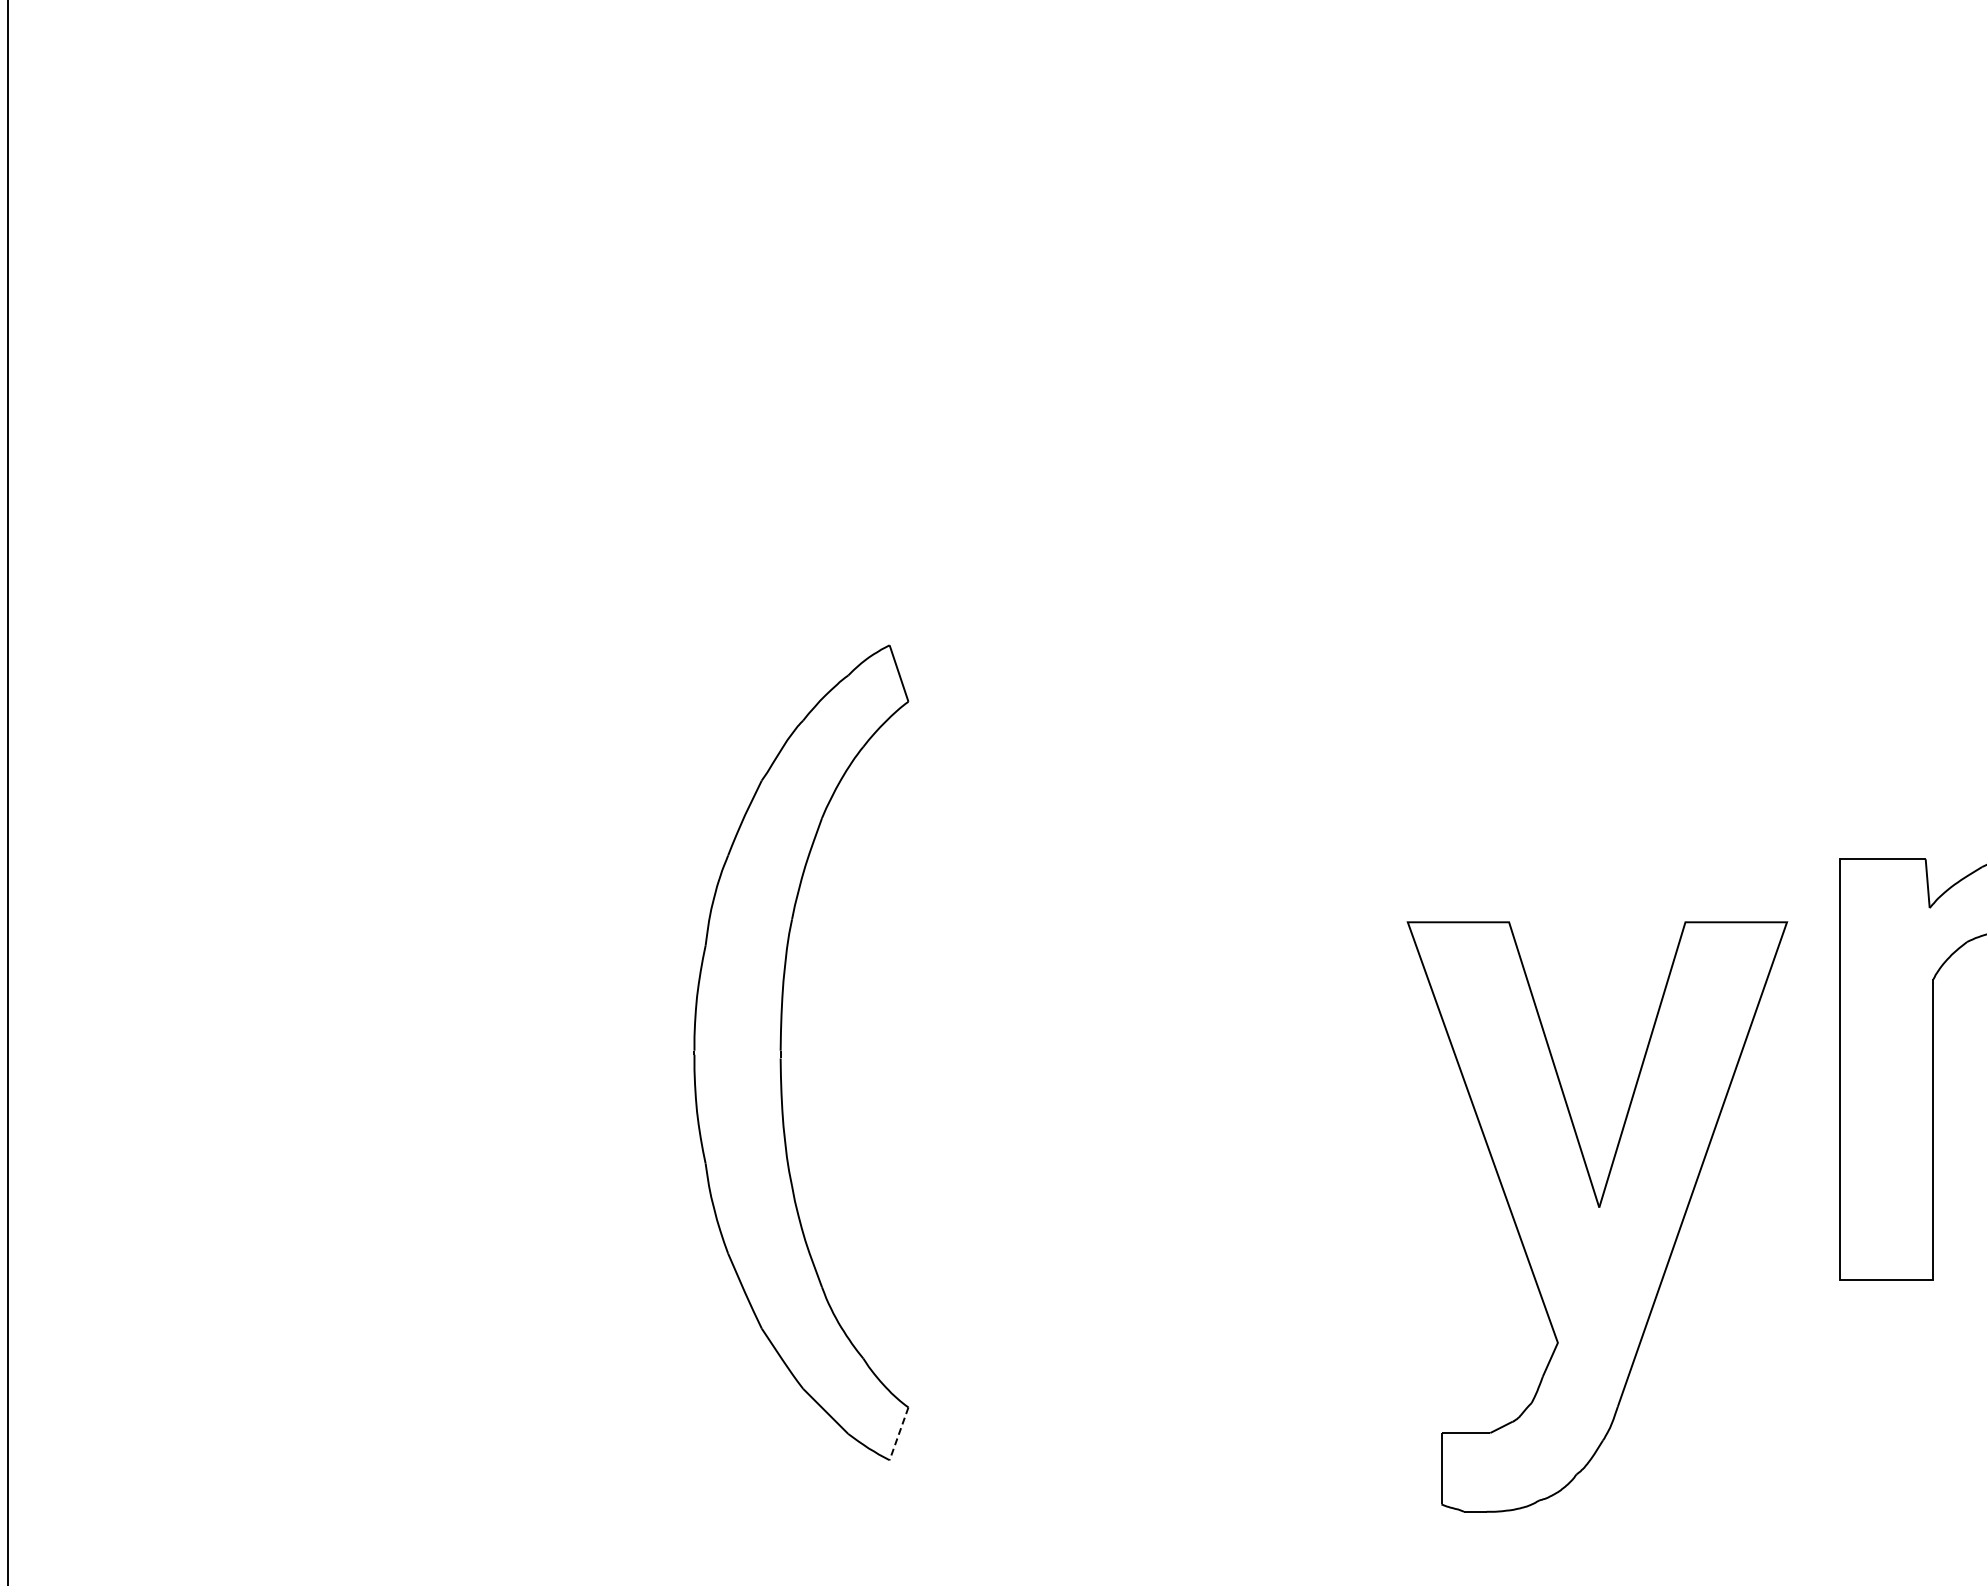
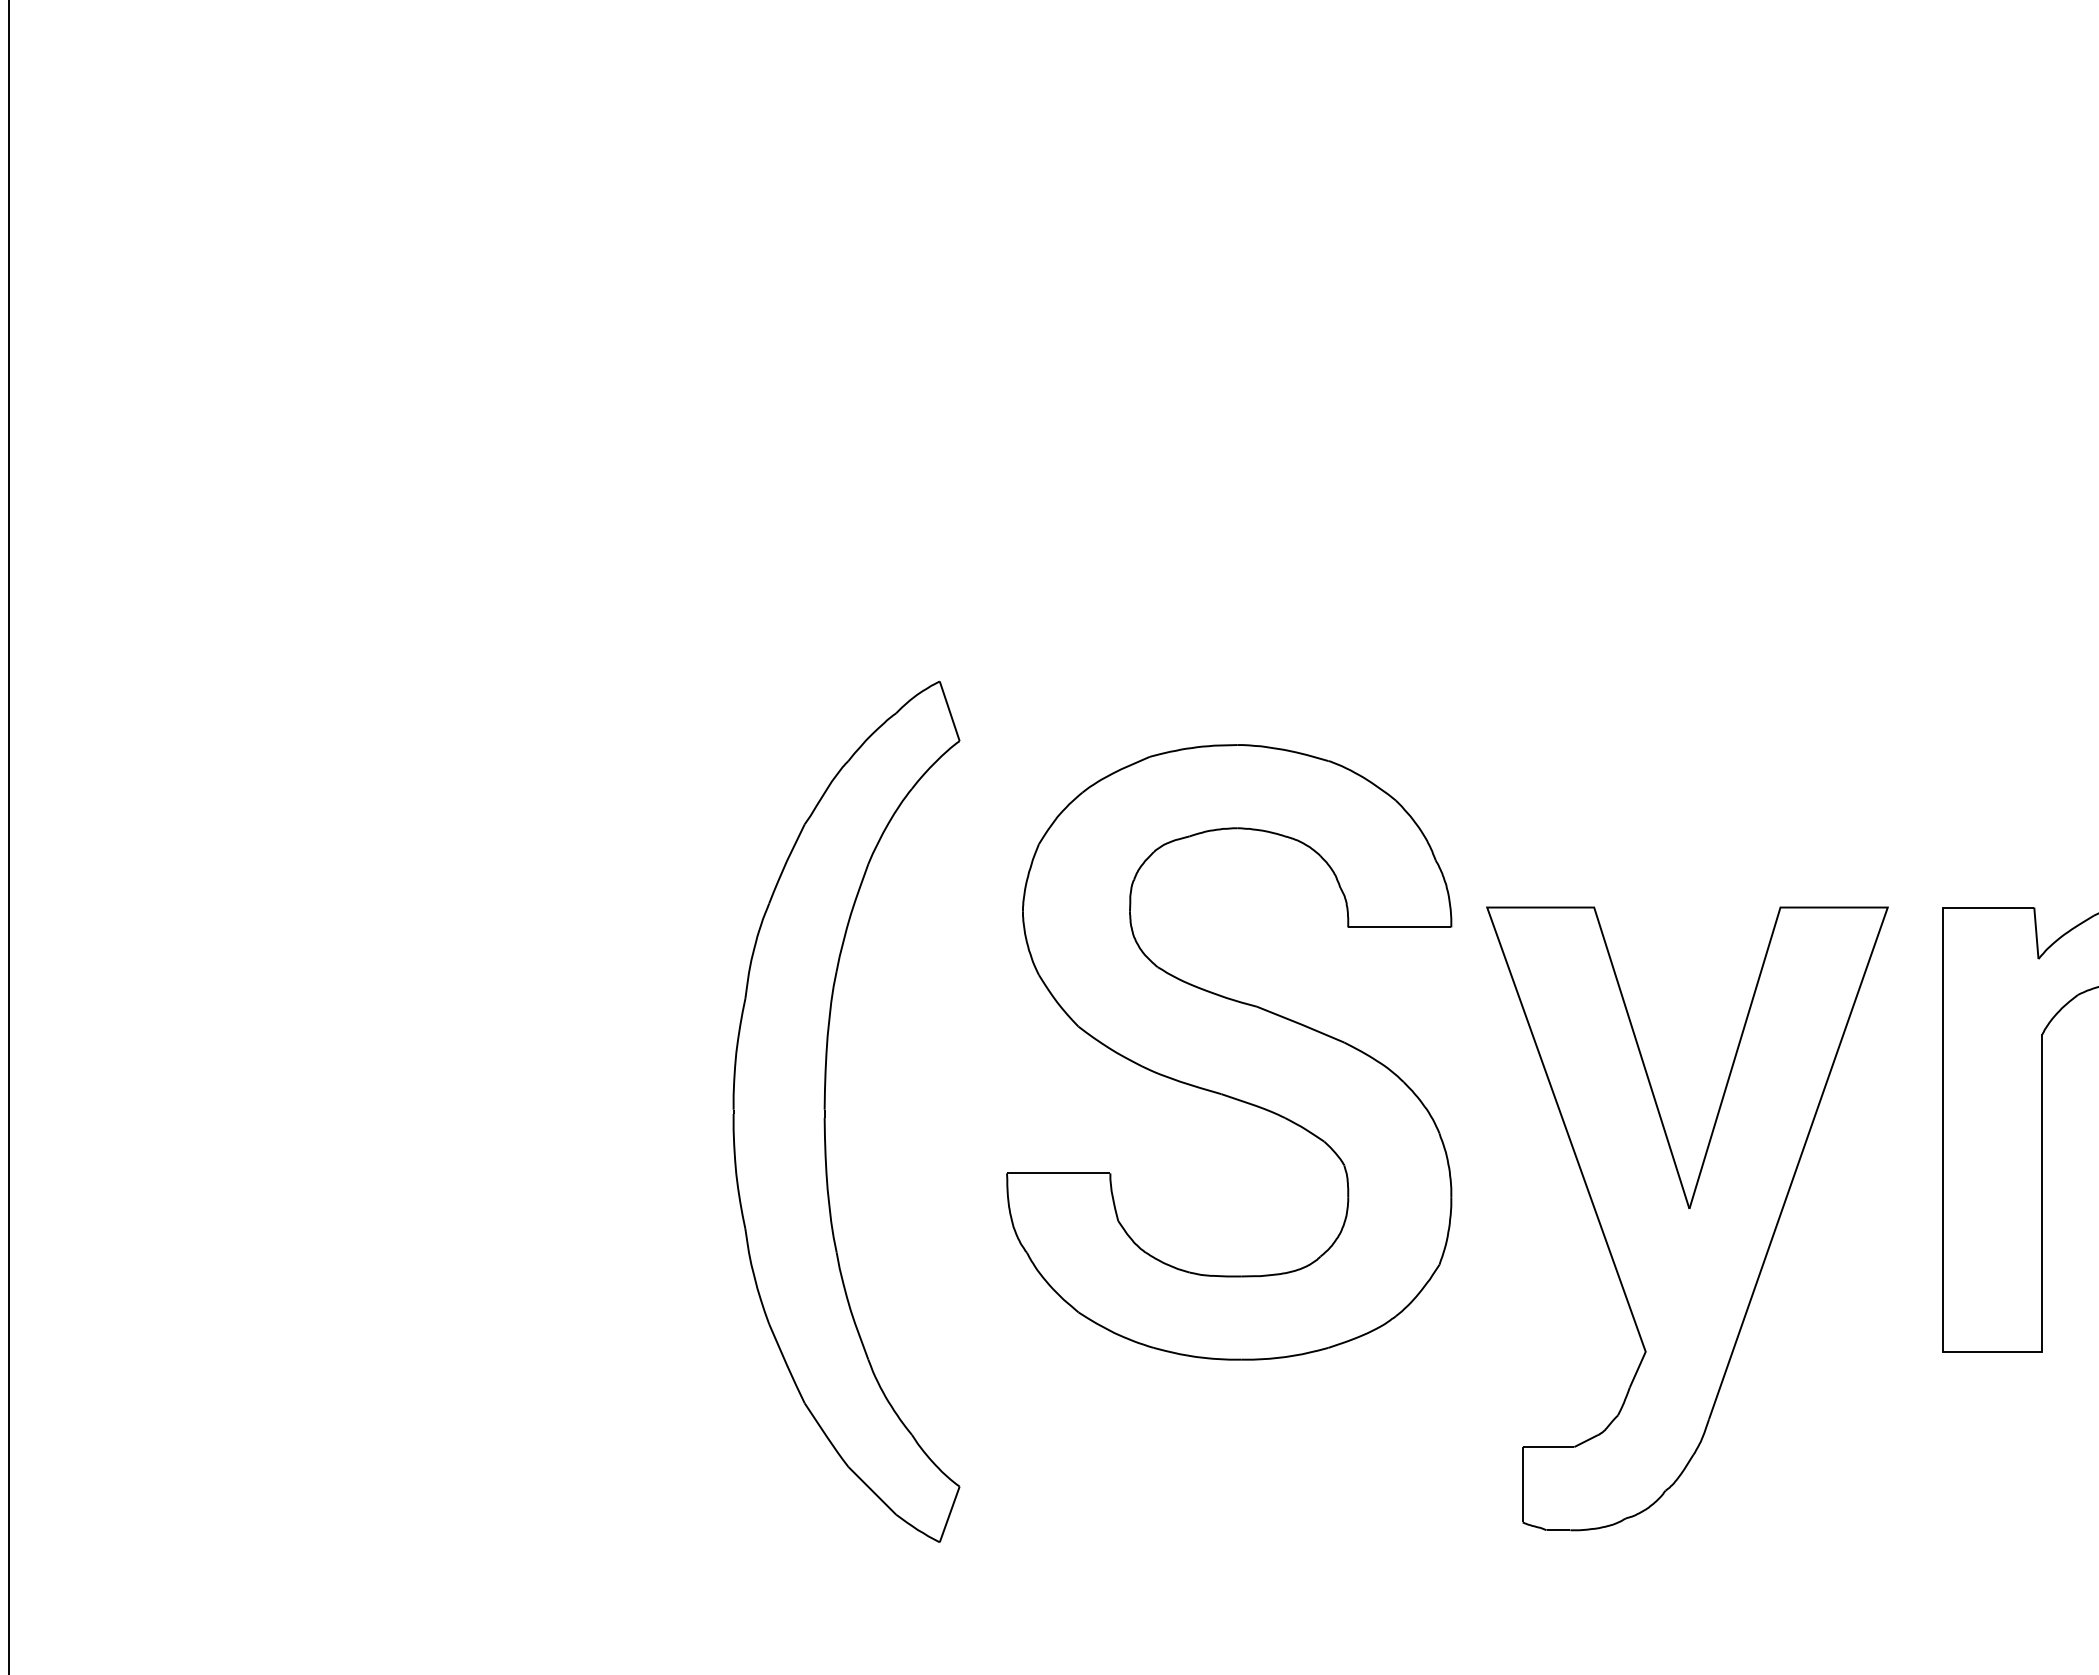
part: (1163, 996) -> (1229, 1052), added
part: (1597, 1216) -> (1687, 1218), moved
line: (898, 1434) -> (949, 1515), dashed -> solid

